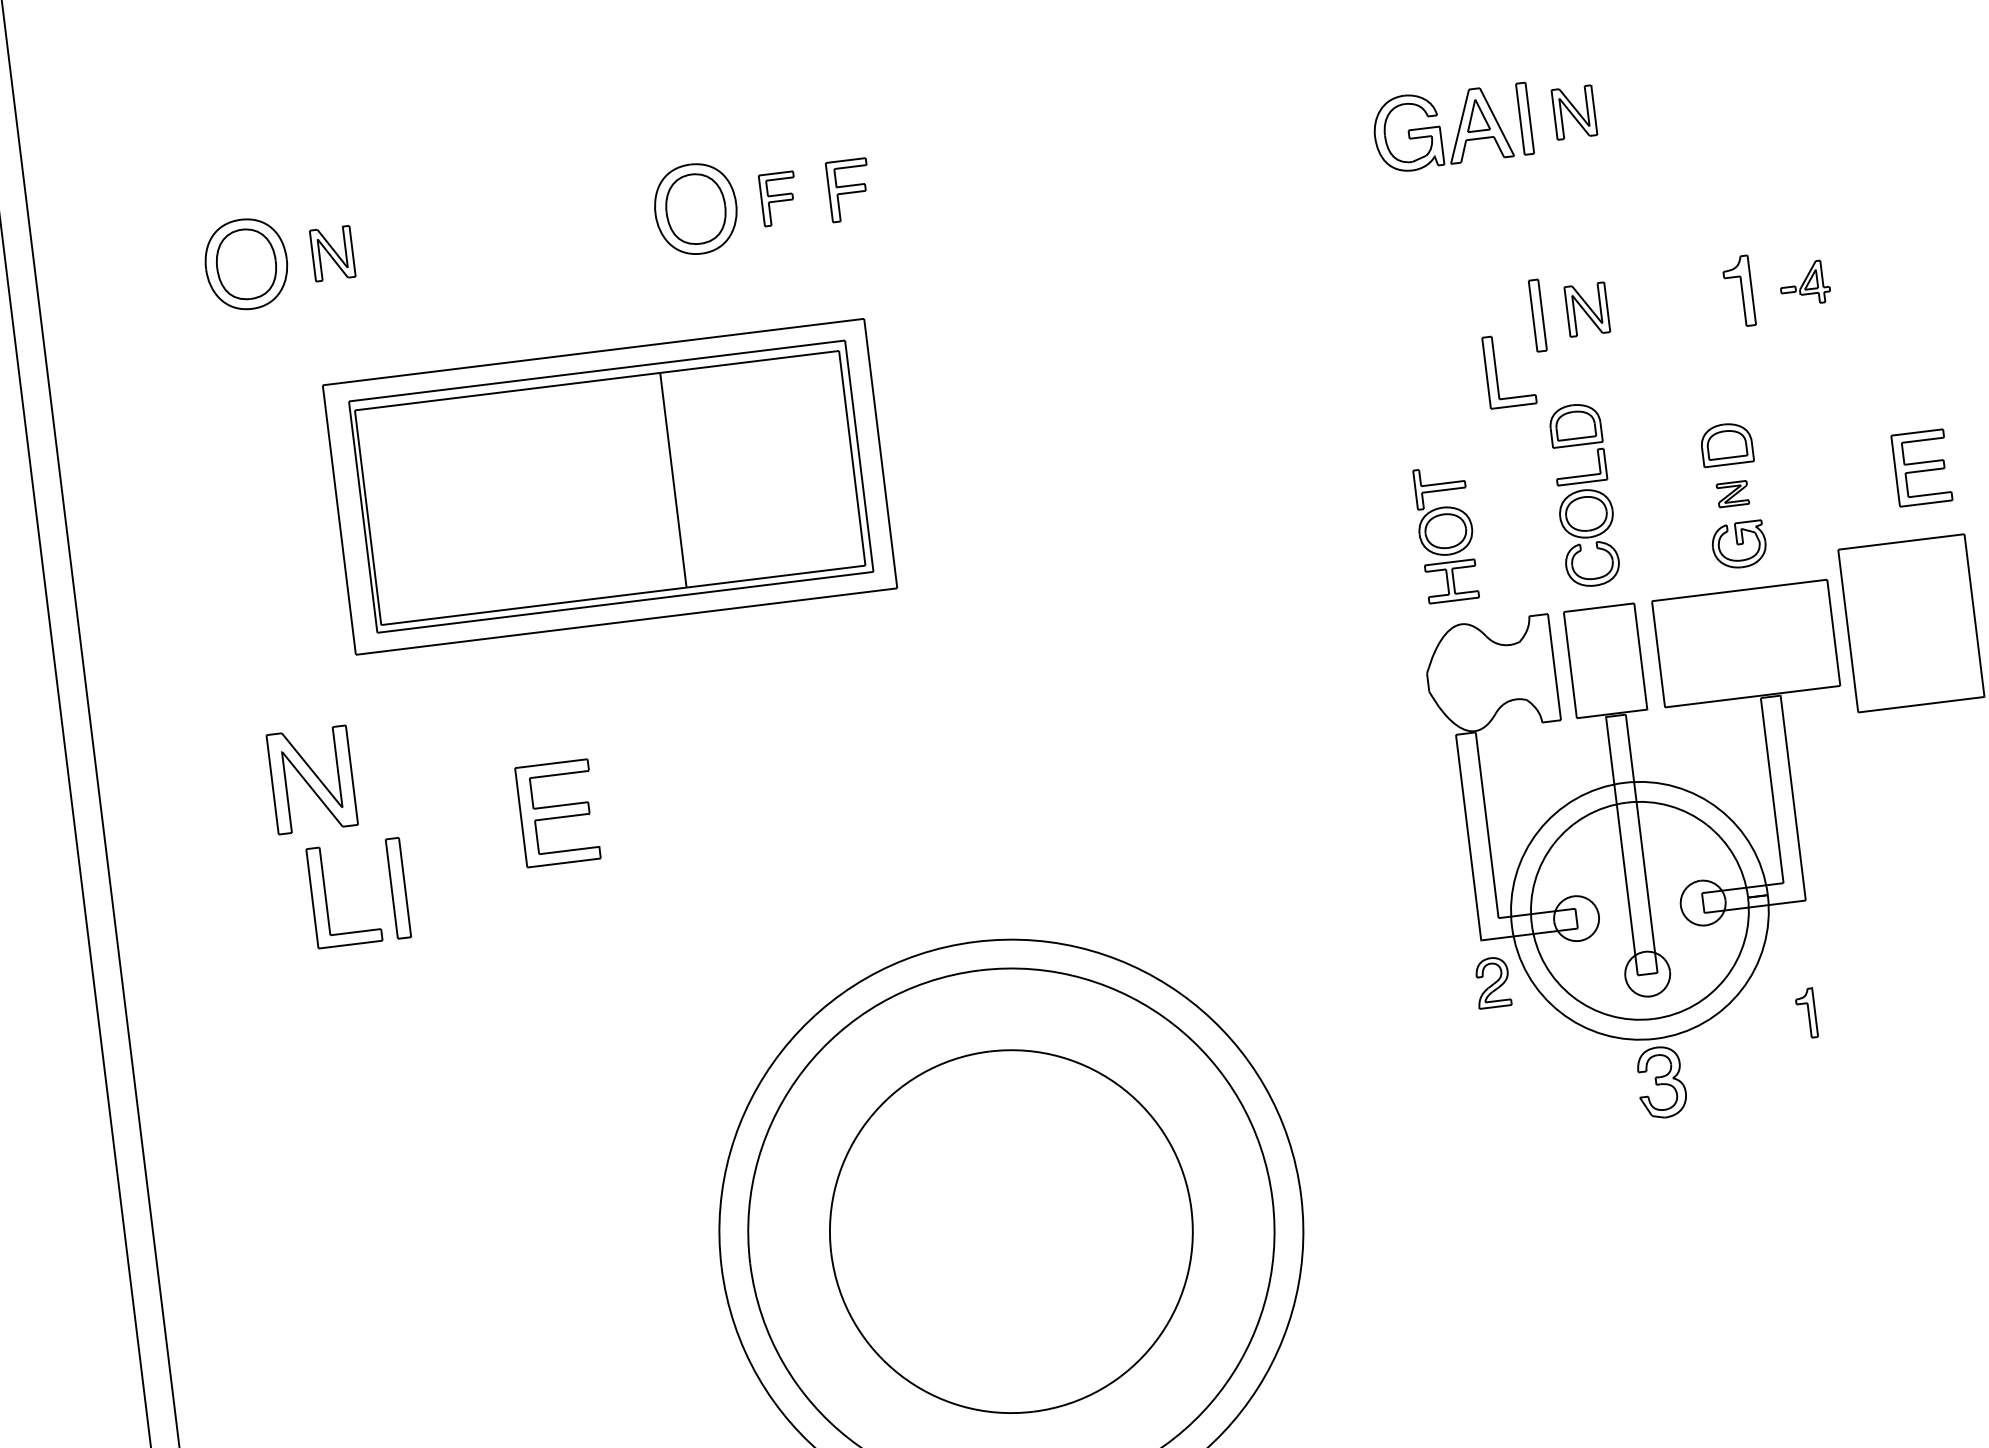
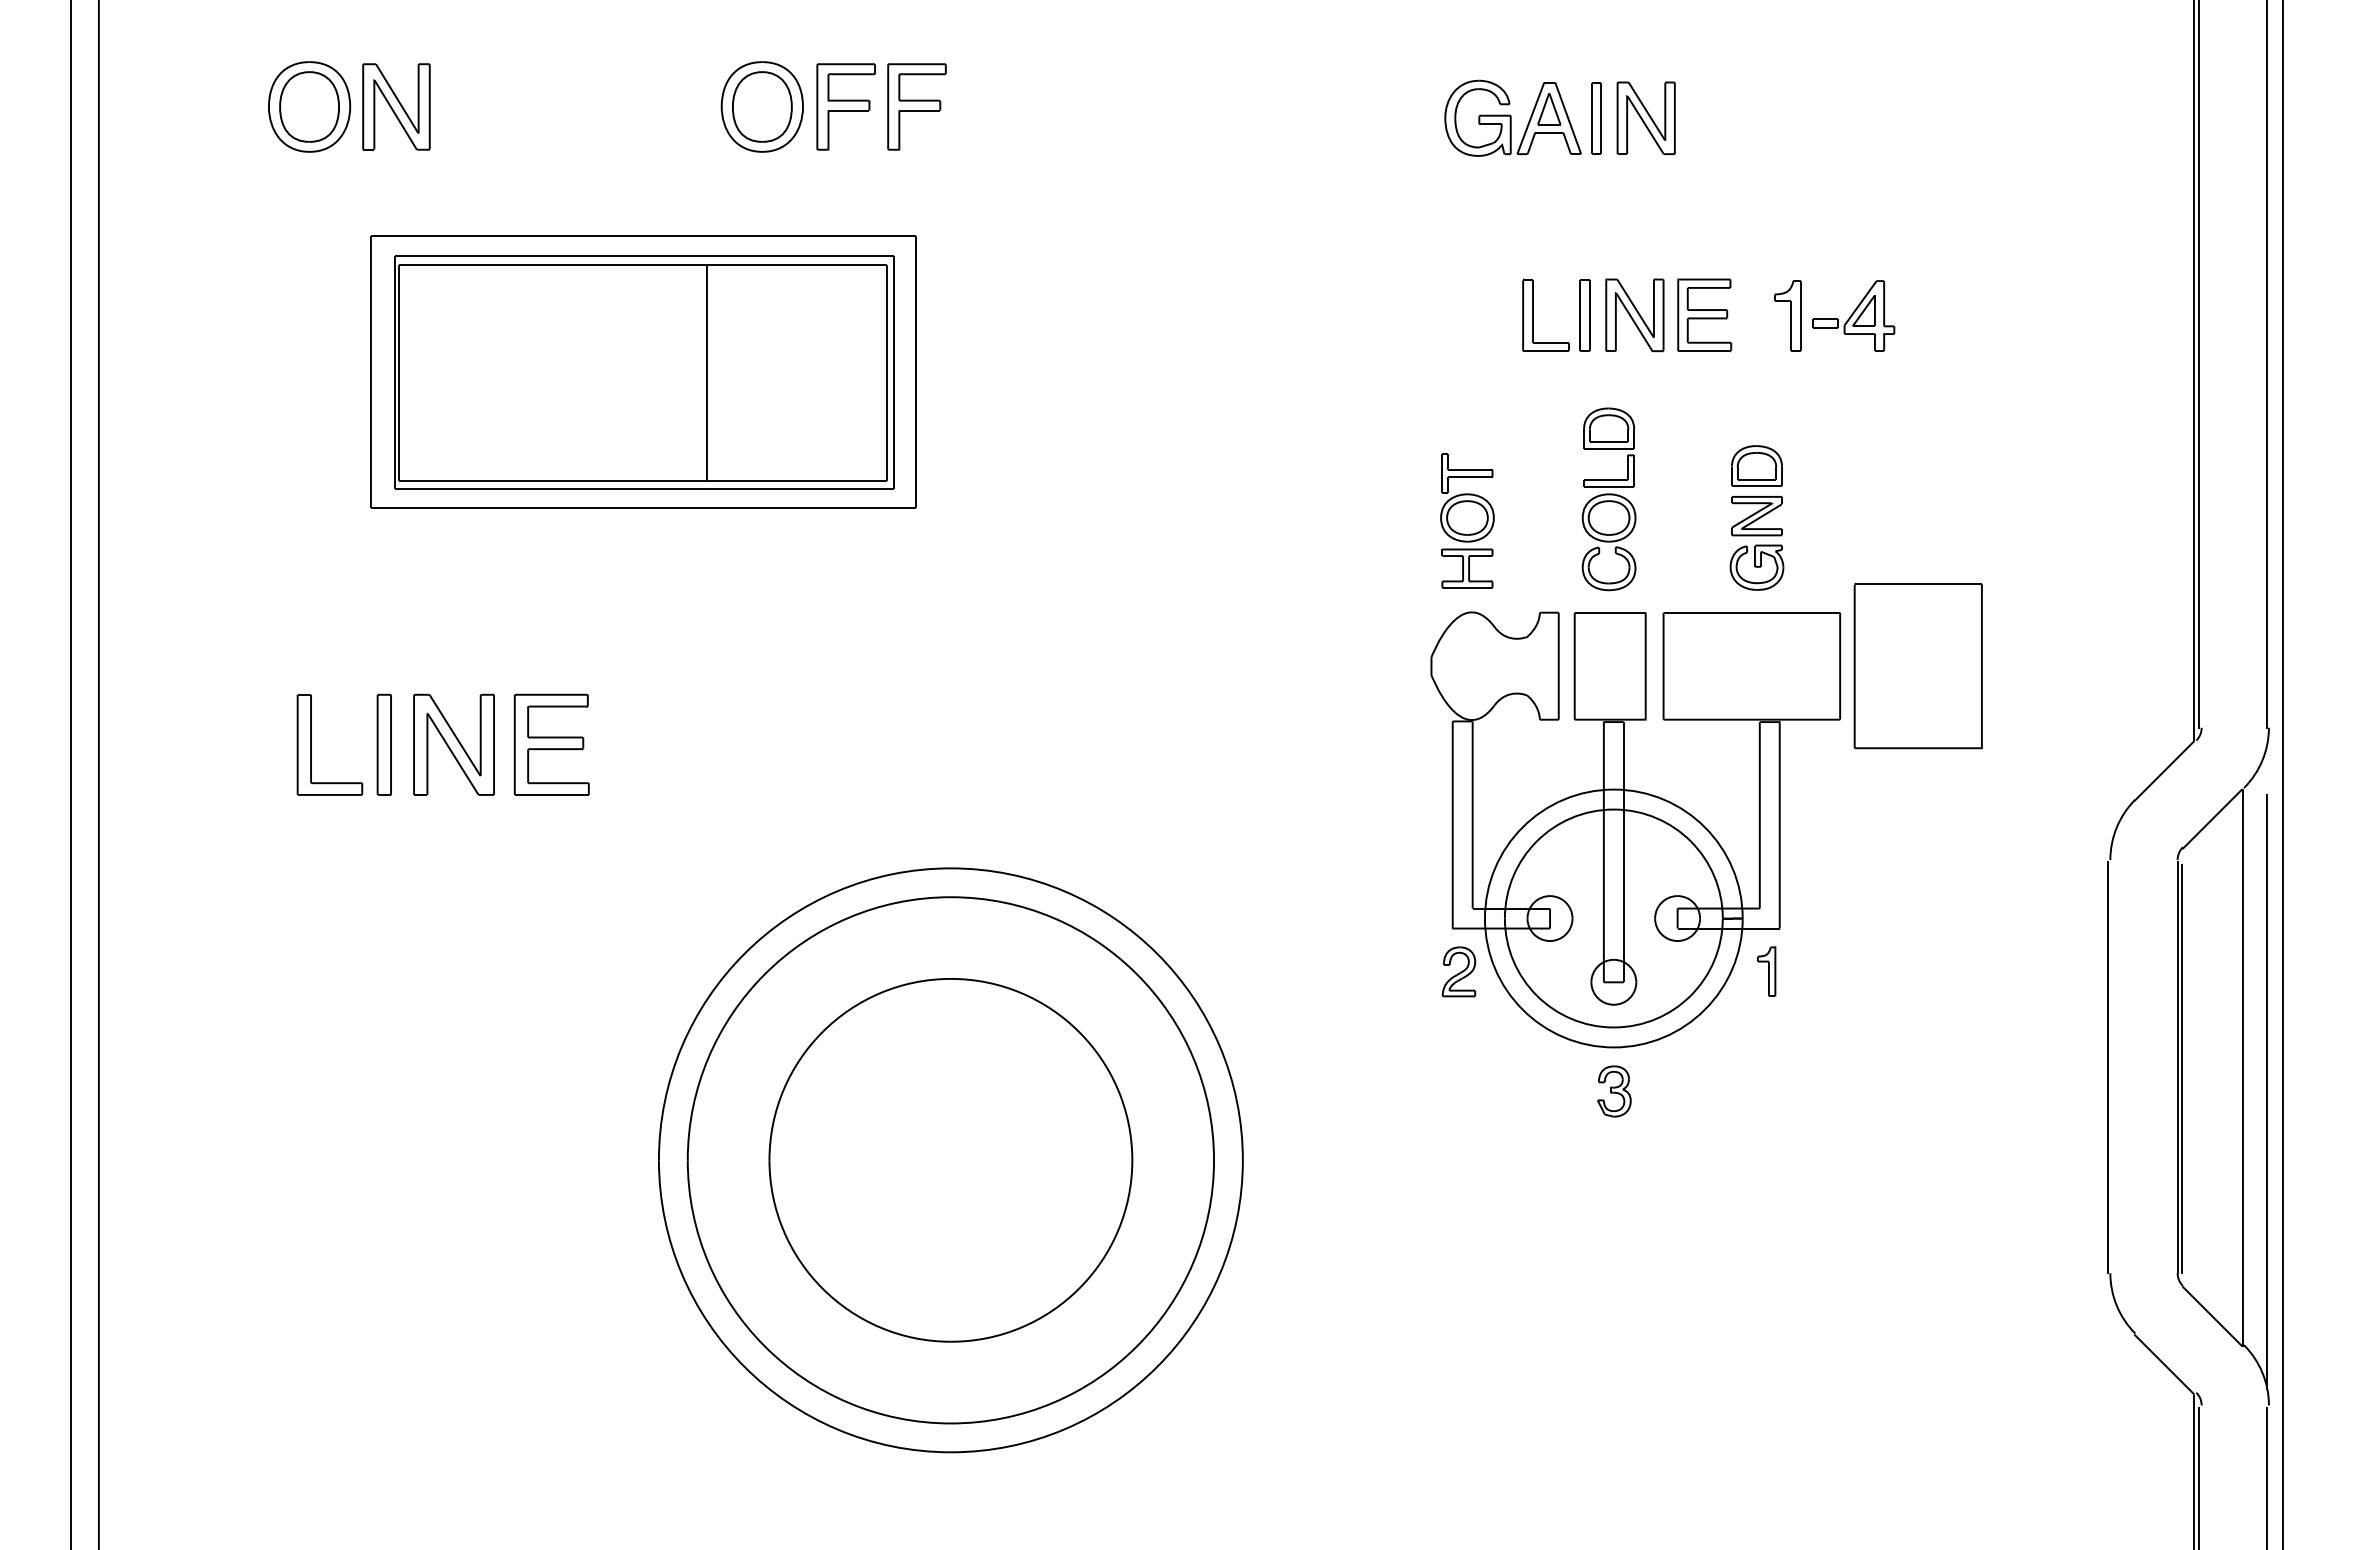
part: (1573, 111) -> (1645, 117), size x1.43
part: (848, 189) -> (916, 106), size x1.43
part: (778, 198) -> (845, 106), size x1.67
part: (332, 253) -> (396, 106), size x1.67
part: (1804, 283) -> (1853, 315), size x1.67
part: (1586, 309) -> (1634, 315), size x1.43
part: (1496, 371) -> (1533, 314), moved
part: (1921, 468) -> (1704, 315), moved
part: (1732, 494) -> (1756, 516), size x1.67
part: (311, 779) -> (453, 744), moved
part: (557, 812) -> (551, 744), moved
part: (1806, 1013) -> (1766, 971), moved
part: (1661, 1082) -> (1614, 1091), size x0.71

